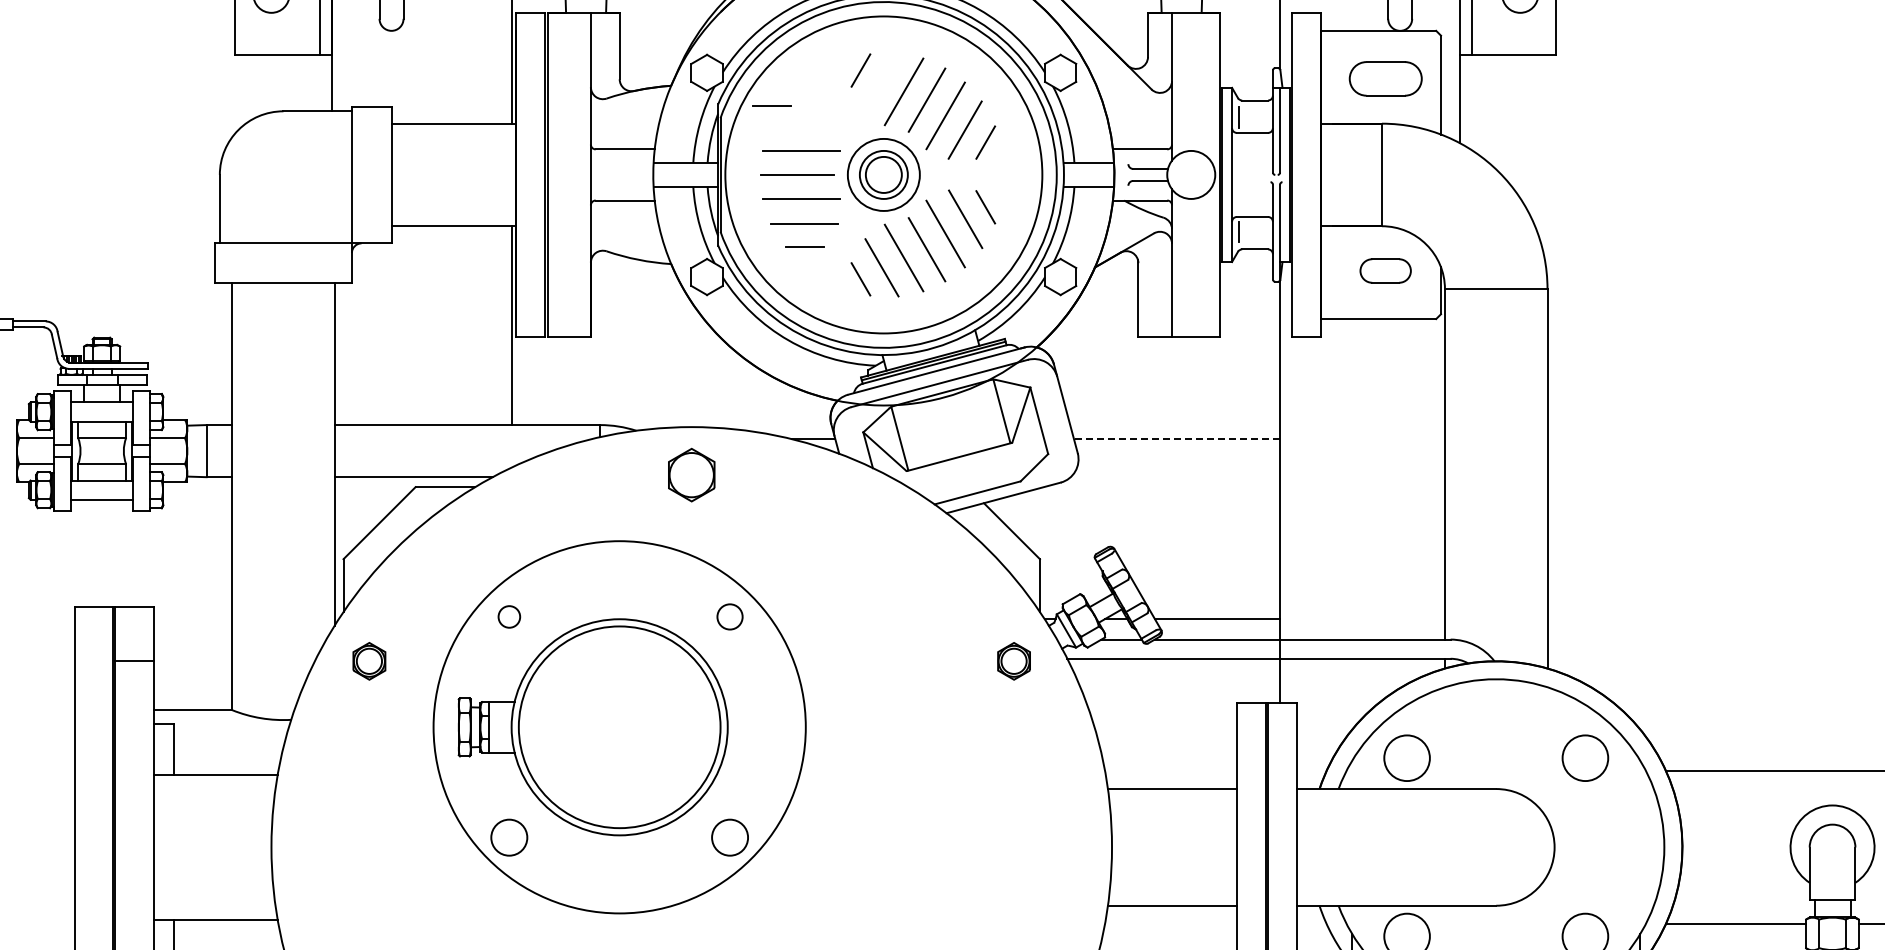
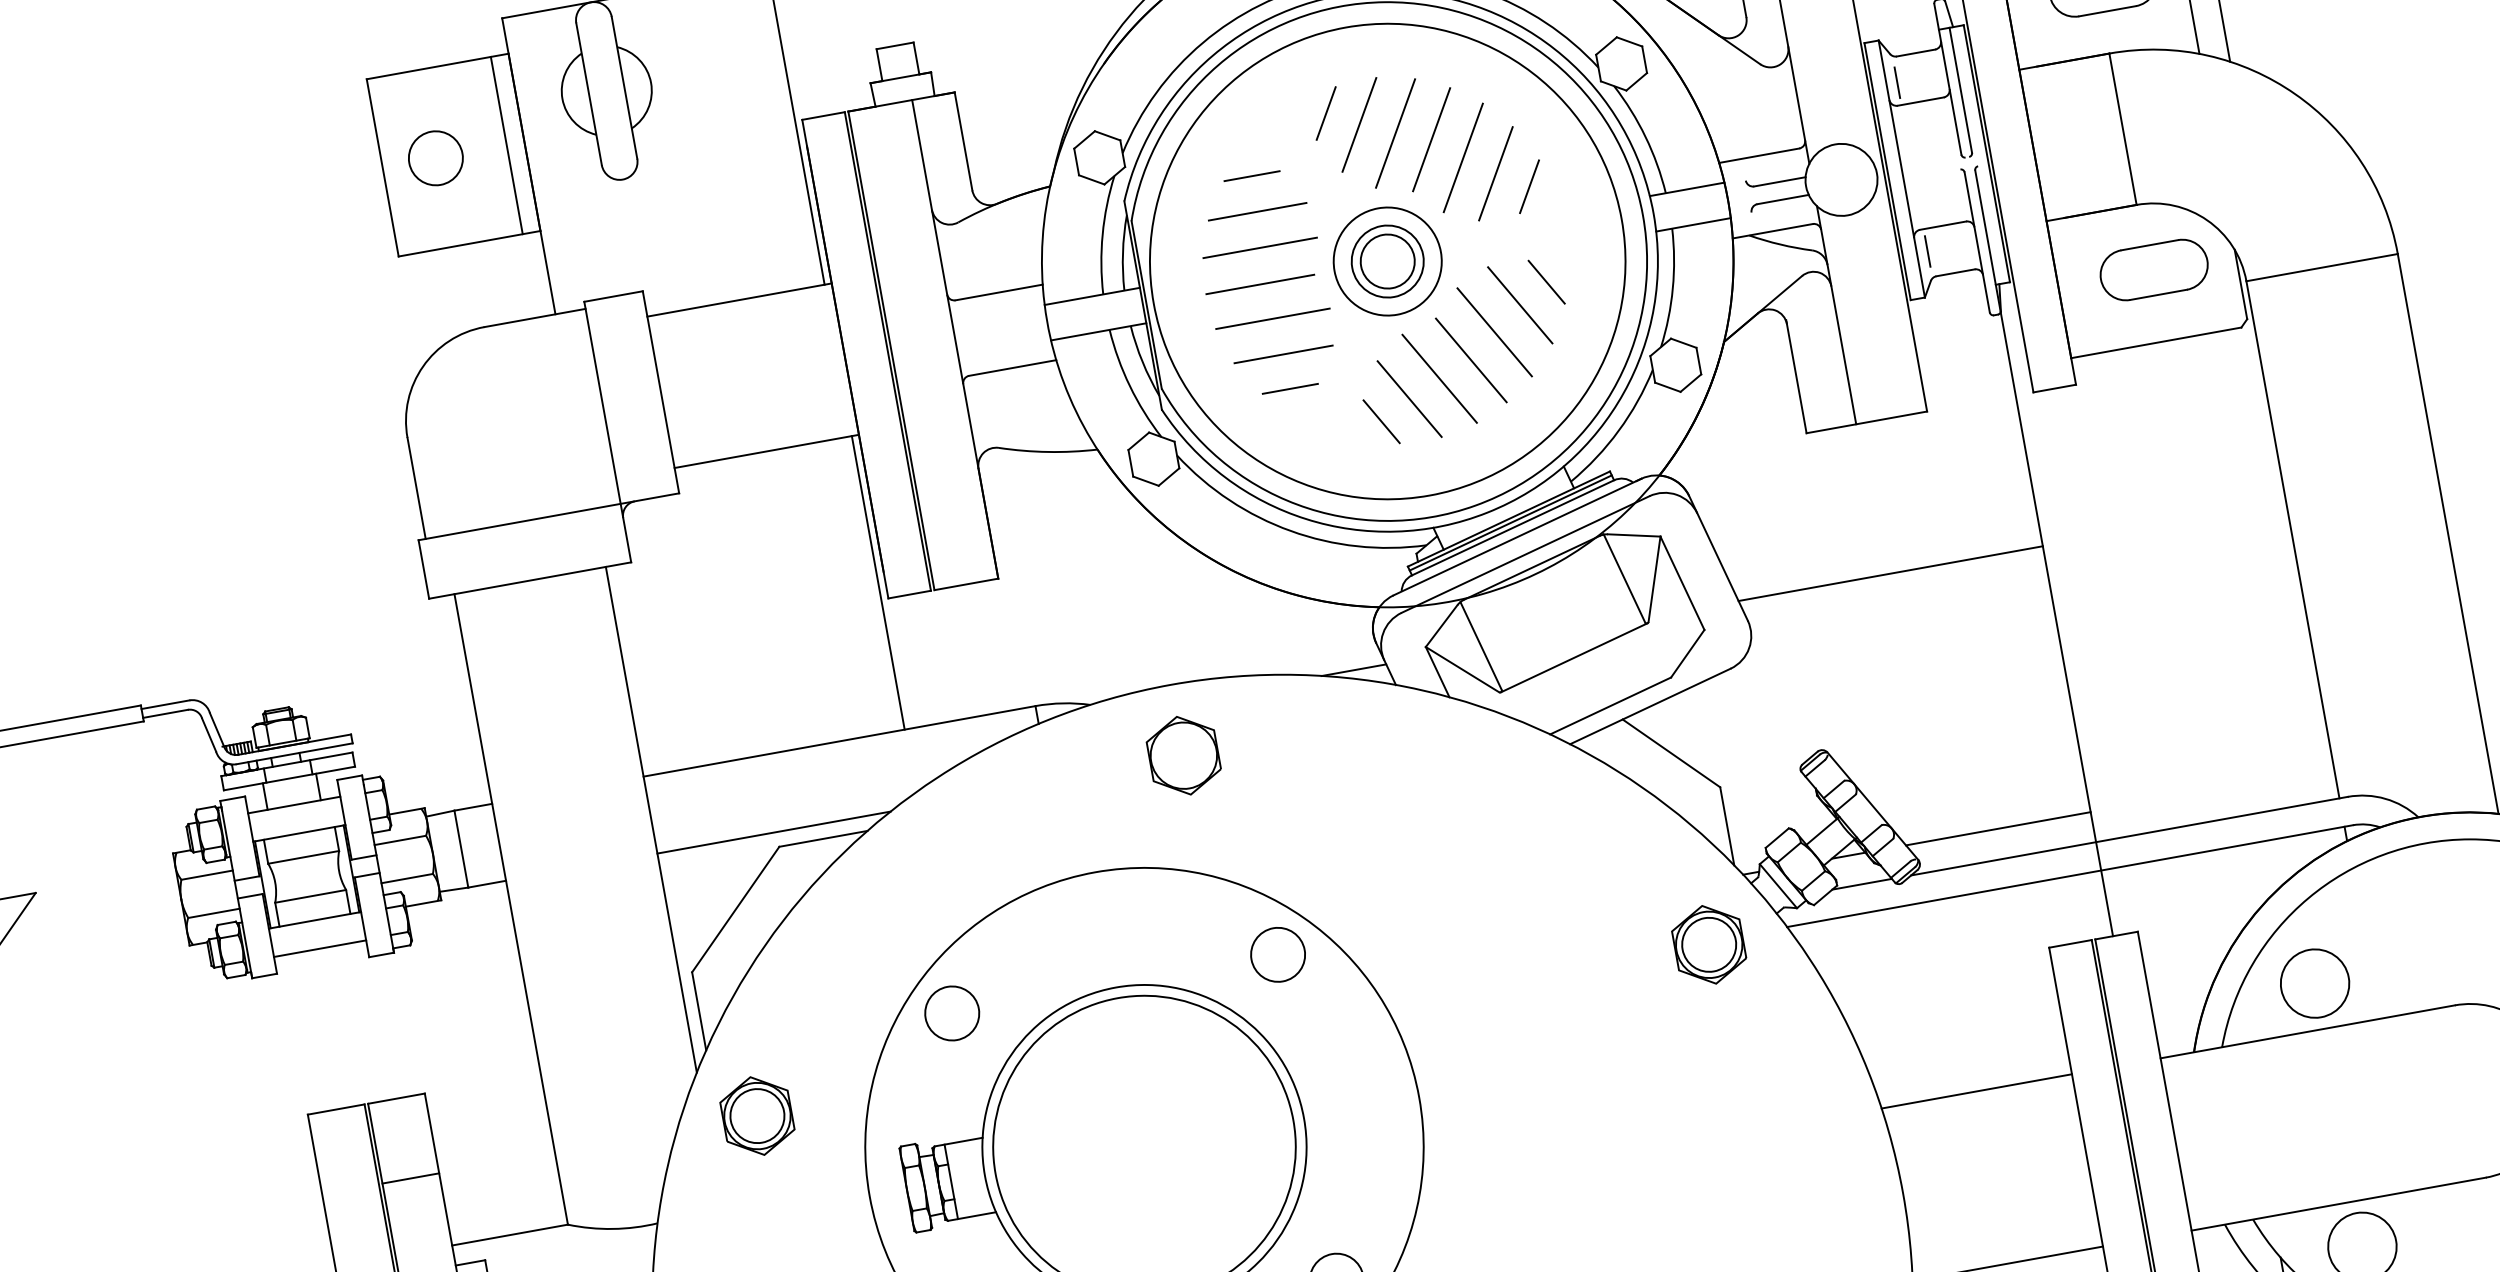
line: (881, 81) -> (1359, 124), added
line: (771, 105) -> (1251, 175), moved
line: (804, 126) -> (1257, 211), added
part: (1385, 270) -> (2153, 269), size x1.43
line: (1176, 439) -> (1889, 574), dashed -> solid
circle: (509, 616) -> (952, 1012), size x1.67
circle: (729, 616) -> (1277, 954), size x1.43
part: (369, 661) -> (757, 1116), size x1.43
part: (1013, 661) -> (1708, 945), size x1.43

